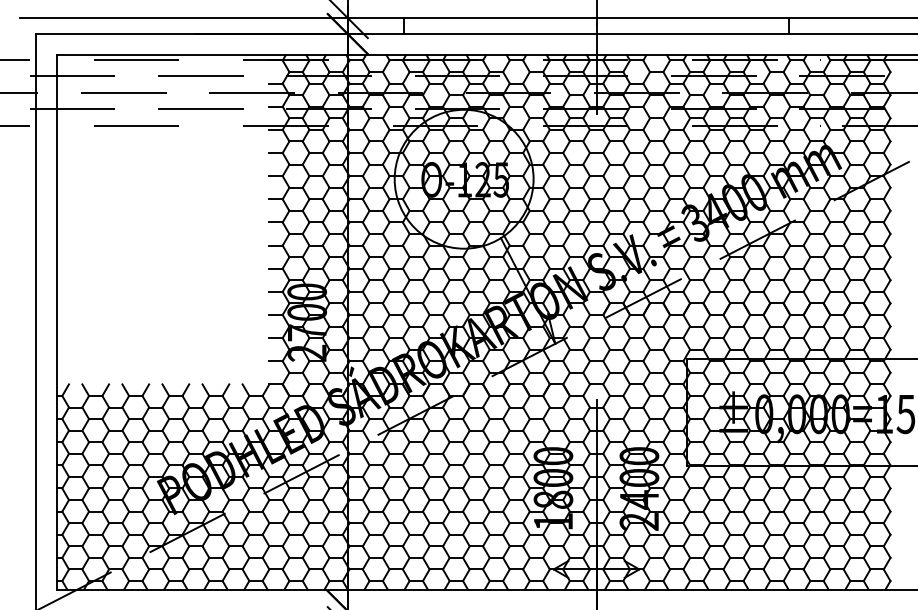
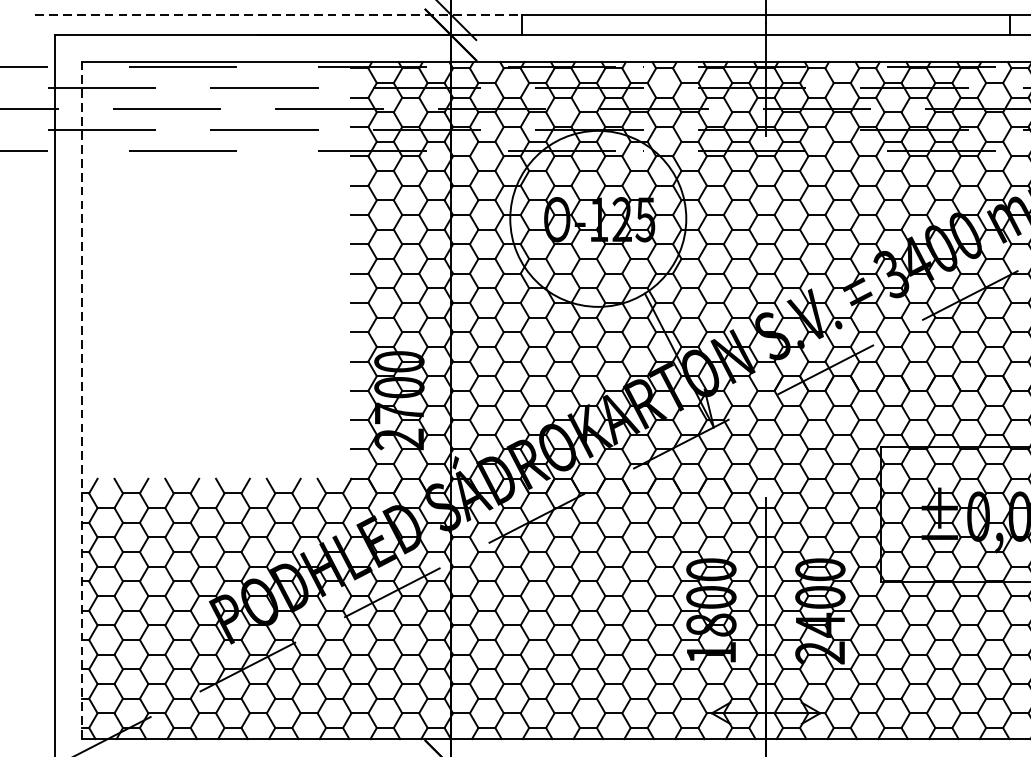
line: (212, 18) -> (279, 15), solid -> dashed
line: (56, 322) -> (81, 400), solid -> dashed

